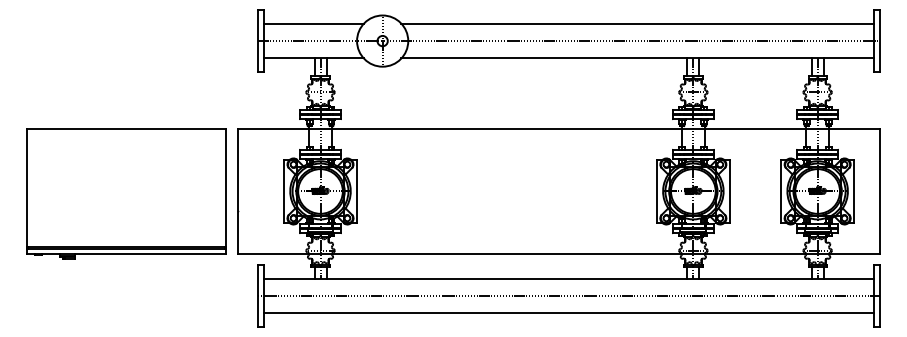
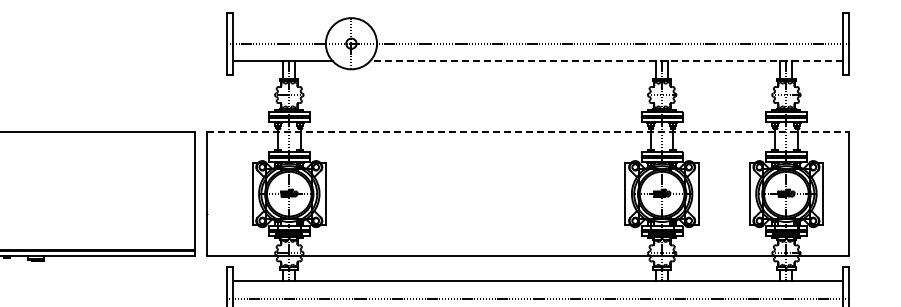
line: (313, 23) -> (282, 26), removed
line: (637, 23) -> (606, 26), removed
line: (637, 58) -> (606, 61), solid -> dashed
line: (559, 129) -> (528, 132), solid -> dashed

